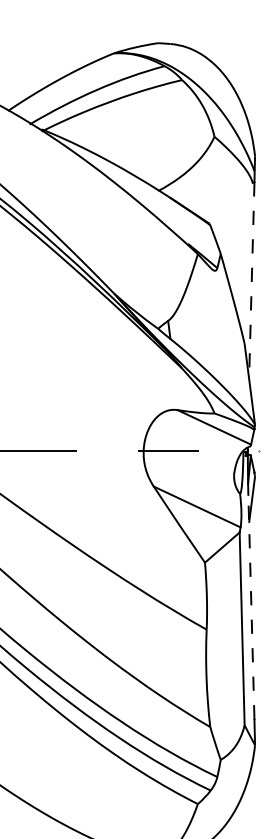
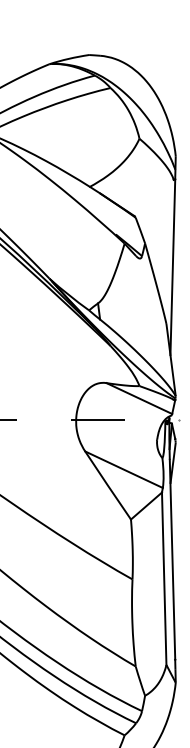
line: (251, 281) -> (172, 268), dashed -> solid
line: (251, 607) -> (172, 559), dashed -> solid

